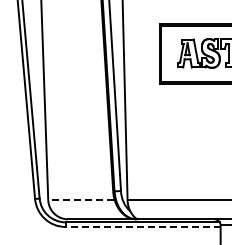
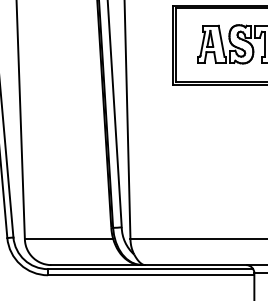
line: (80, 200) -> (67, 240), dashed -> solid
line: (143, 226) -> (151, 274), dashed -> solid

